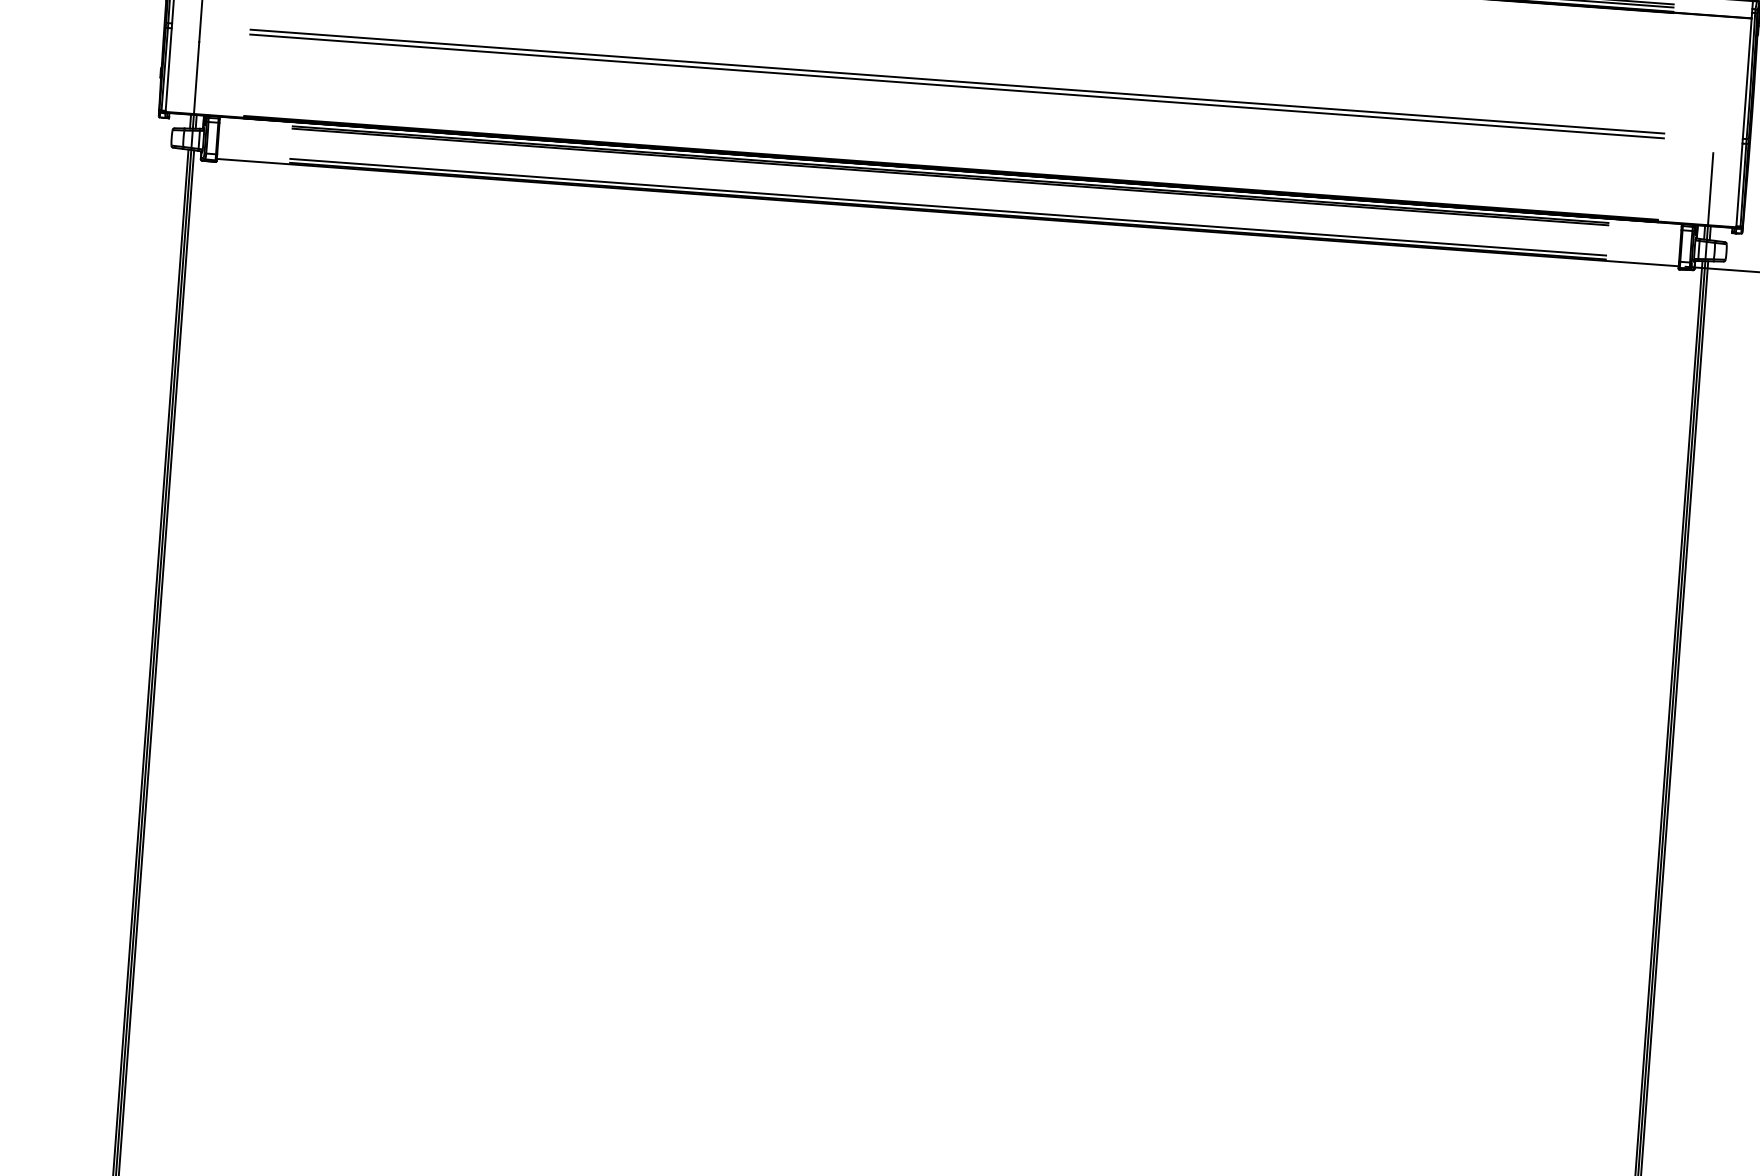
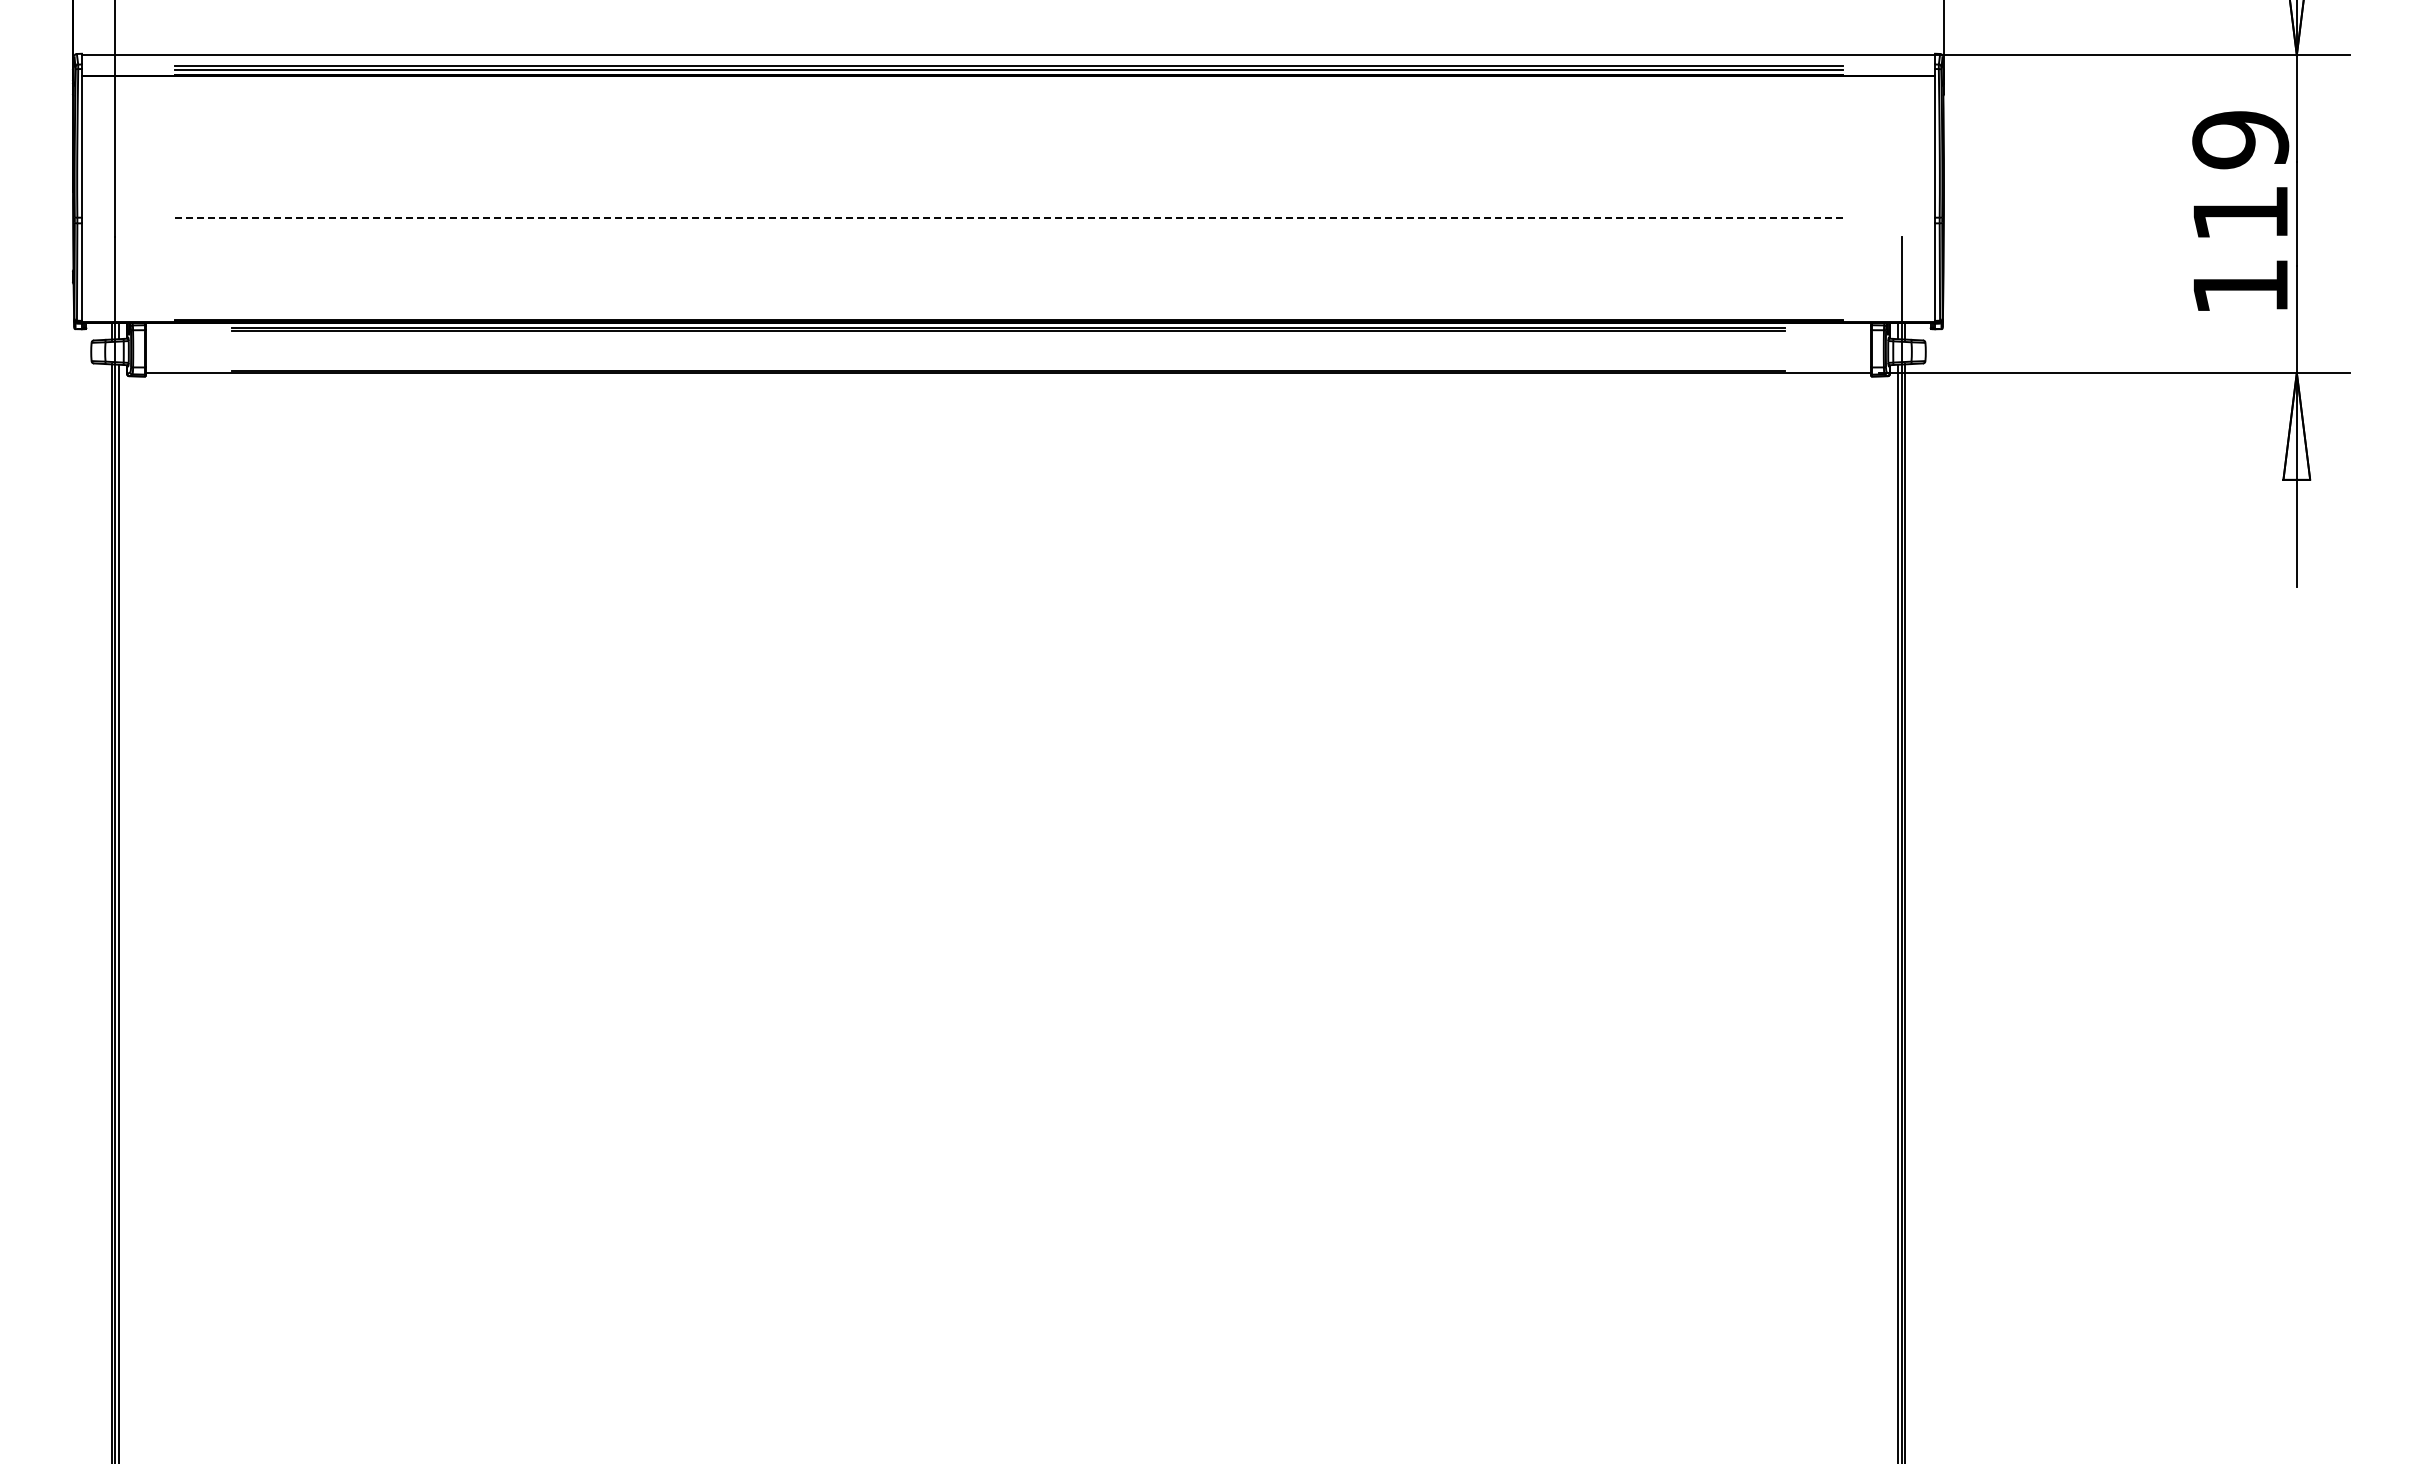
line: (957, 81) -> (1008, 218), solid -> dashed
line: (957, 86) -> (1008, 223), removed
line: (948, 207) -> (1008, 366), removed

